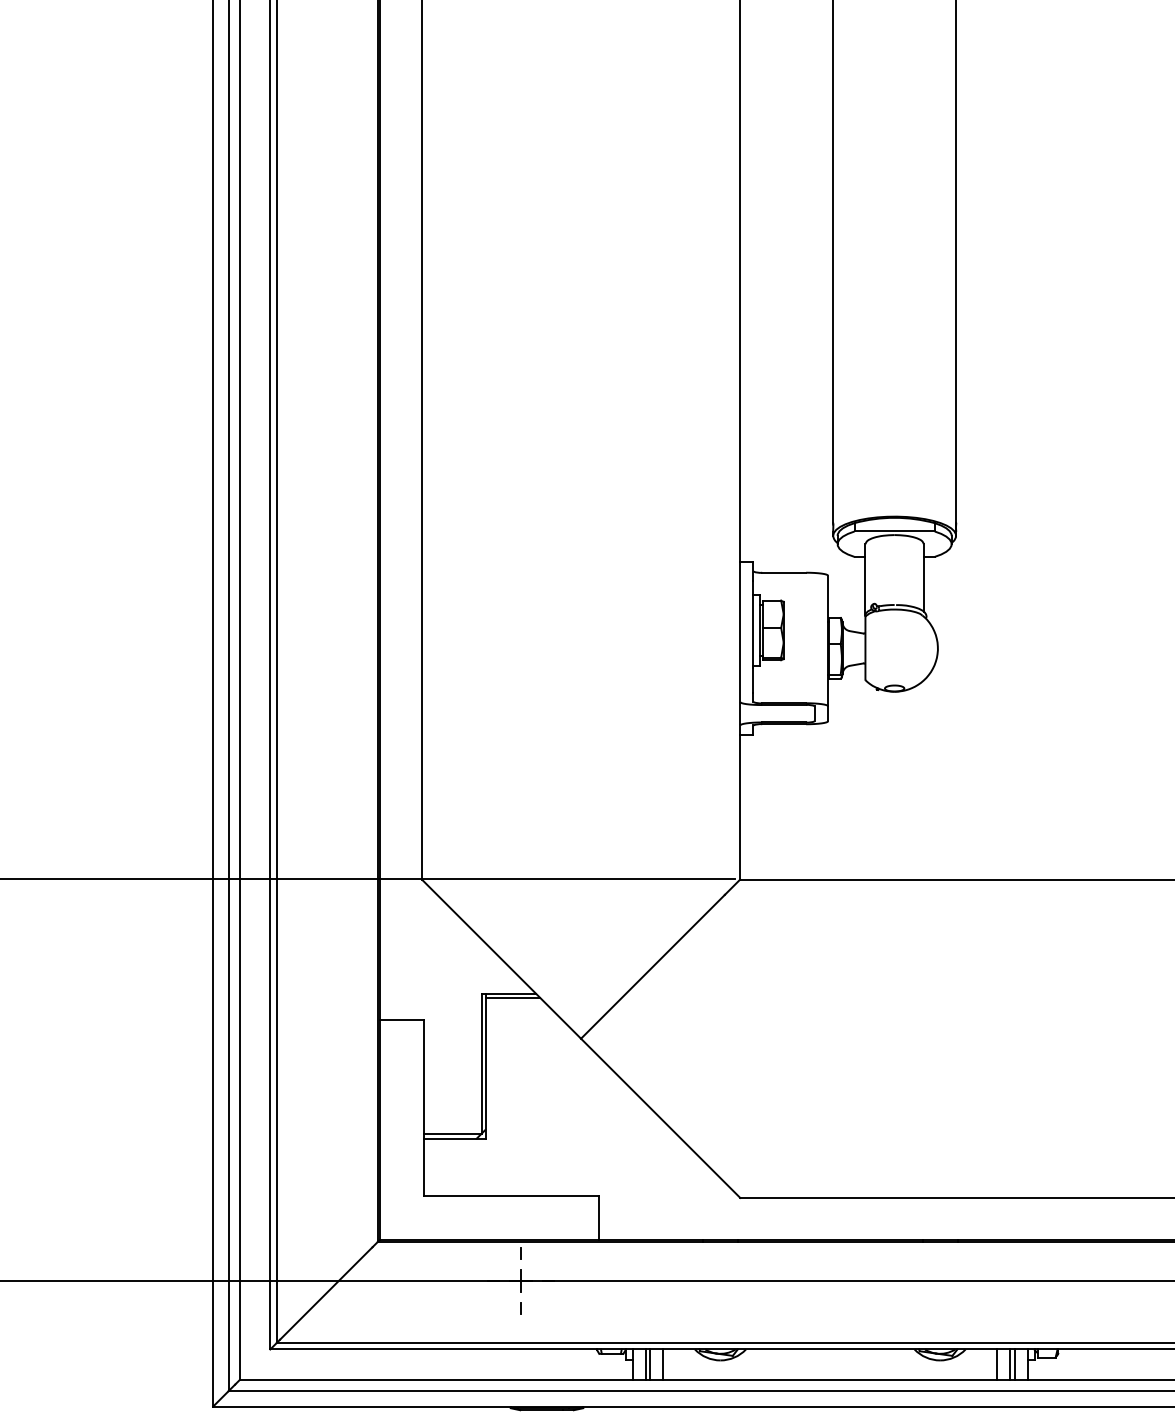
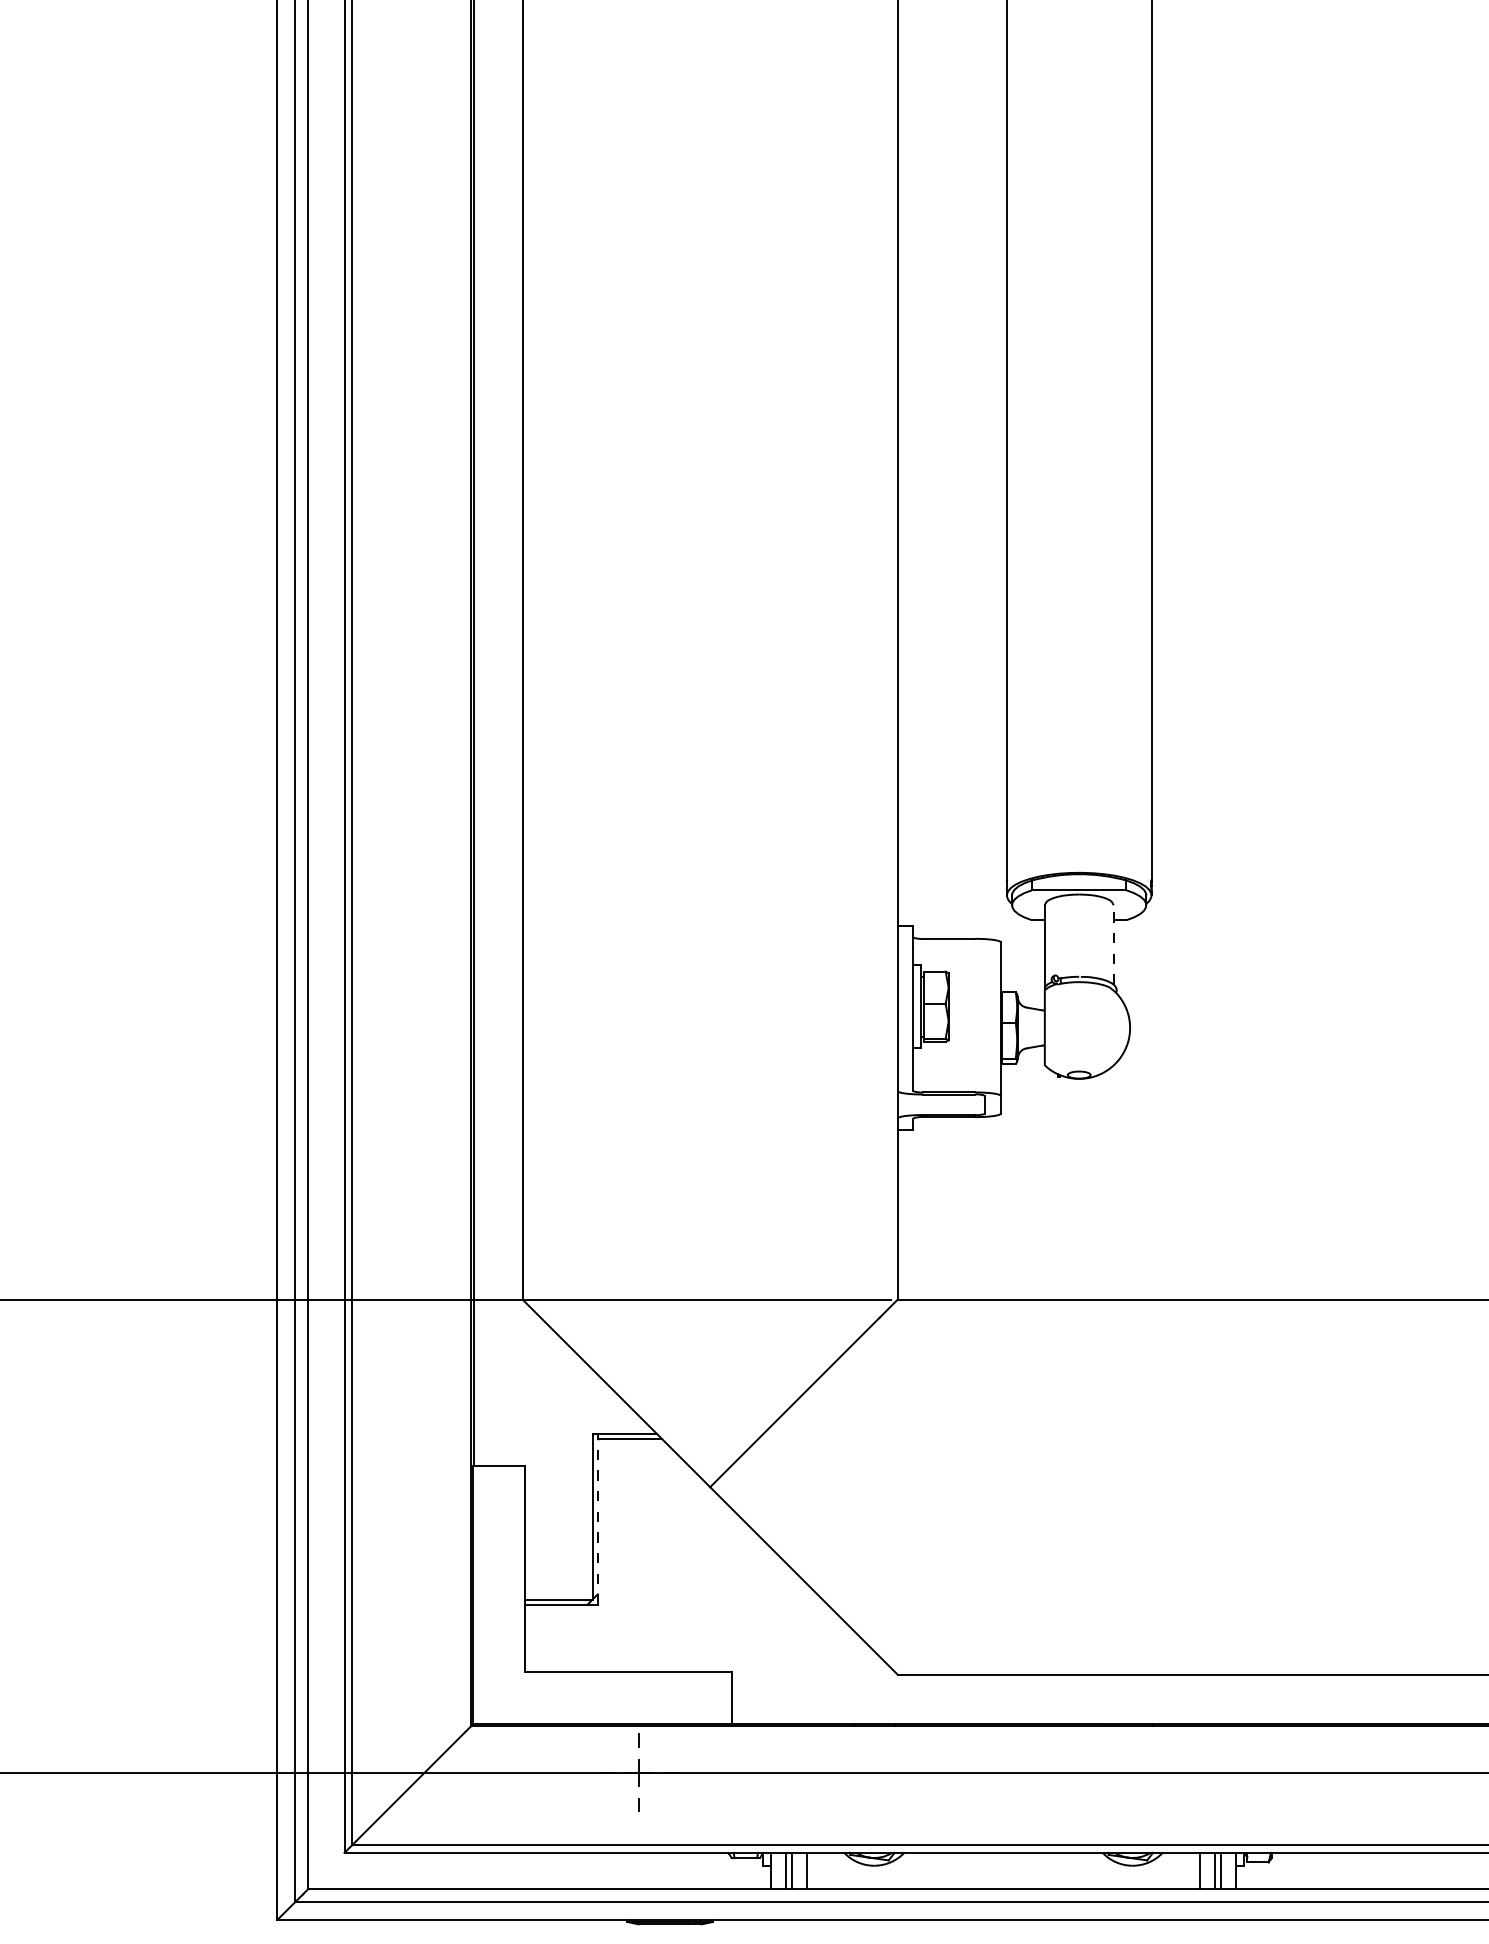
line: (923, 577) -> (1113, 944), solid -> dashed
line: (485, 1068) -> (597, 1522), solid -> dashed

